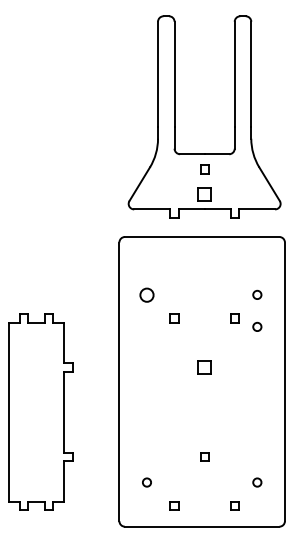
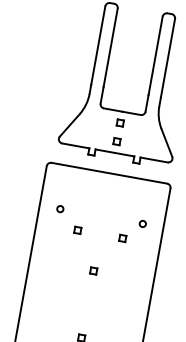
part: (204, 193) -> (116, 141), size x0.62
circle: (146, 294) -> (60, 208), size x0.62
circle: (257, 326) -> (138, 247), removed
part: (204, 367) -> (93, 271), size x0.62

